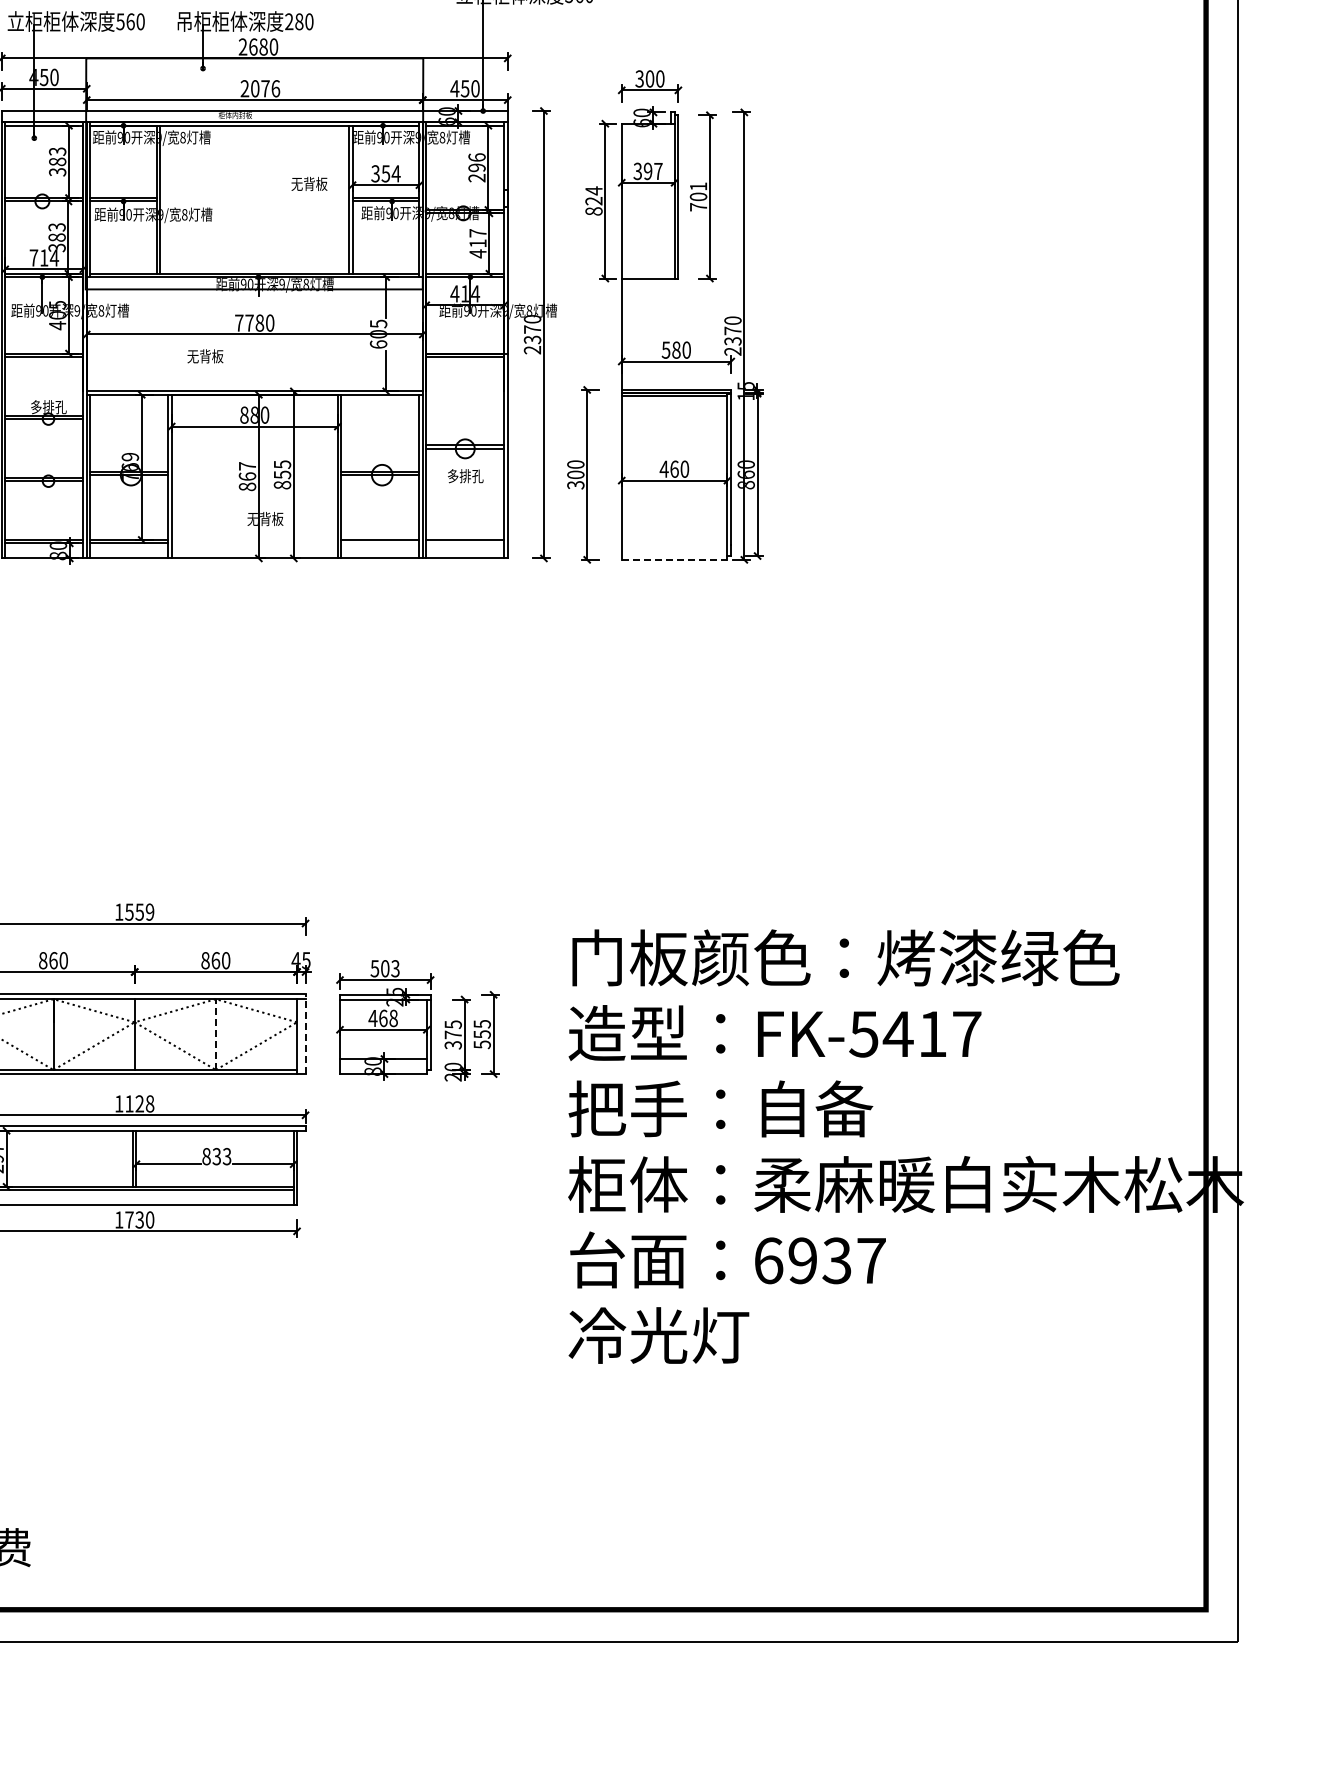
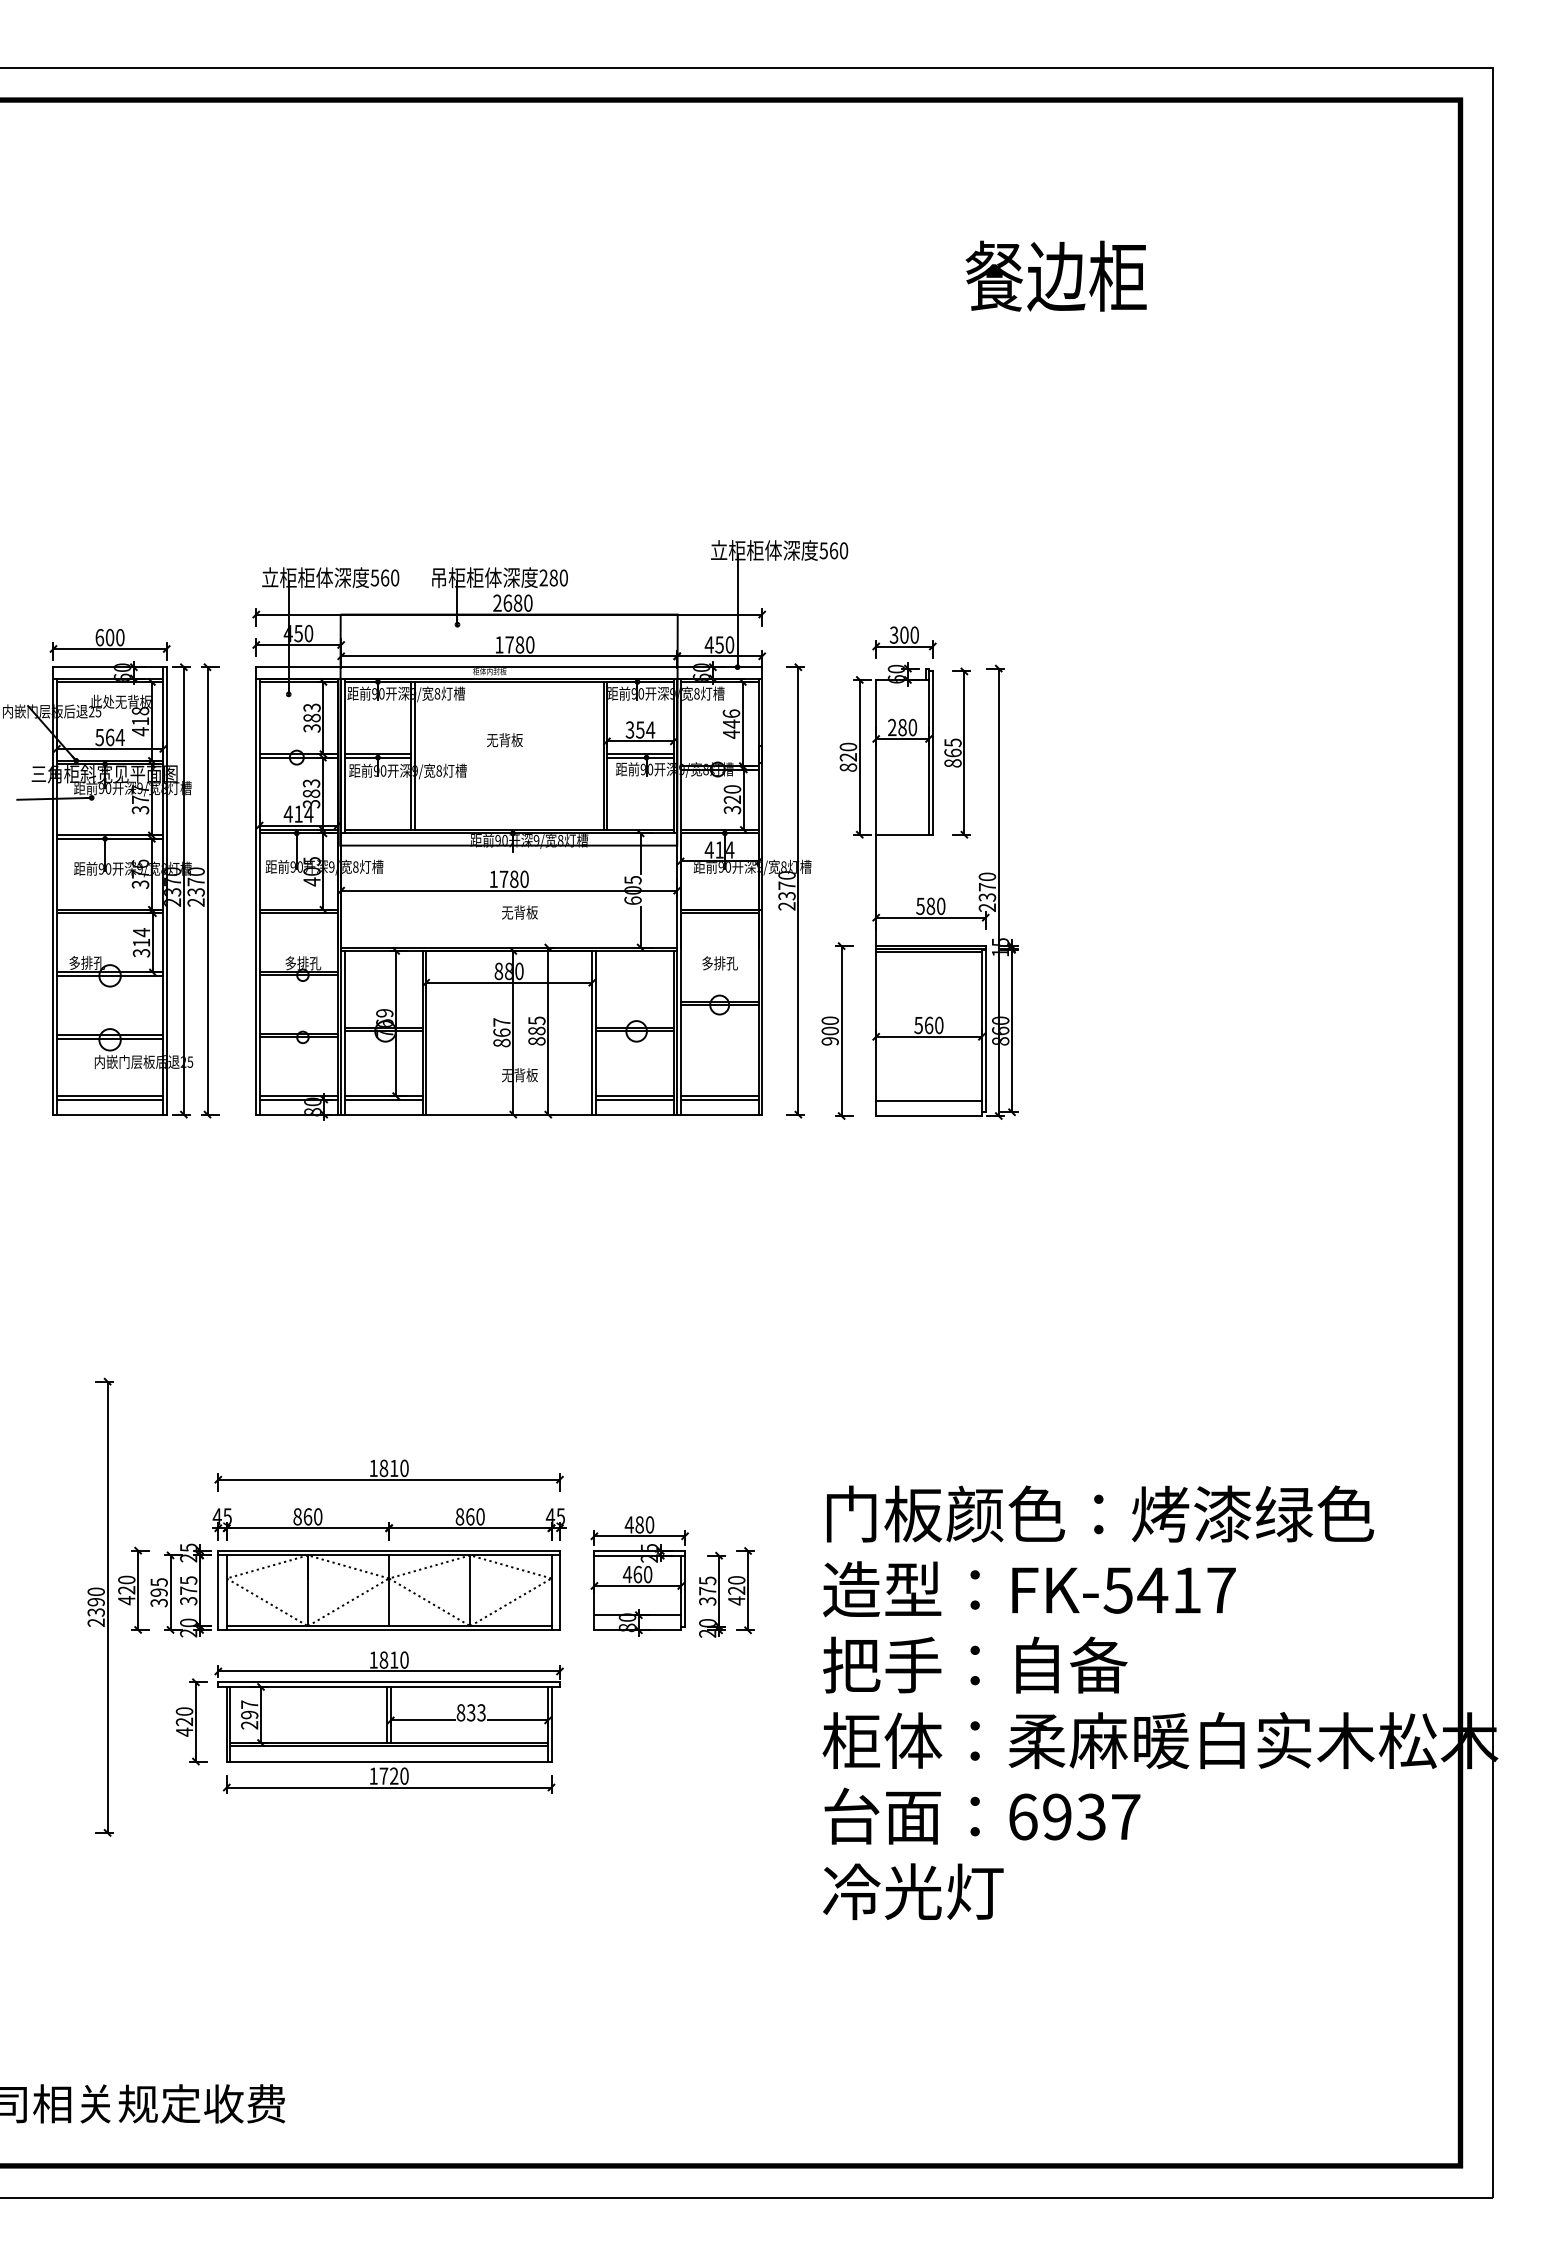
text: (260, 88) -> (514, 644), 2076 -> 1780
text: (648, 171) -> (902, 727), 397 -> 280
text: (477, 172) -> (731, 728), 296 -> 446
text: (309, 184) -> (504, 740), moved
text: (594, 190) -> (848, 746), 824 -> 820
text: (698, 196) -> (952, 752), 701 -> 865
text: (478, 243) -> (732, 799), 417 -> 320
text: (33, 257) -> (287, 813), 714 -> 414
text: (239, 322) -> (493, 878), 7780 -> 1780
text: (205, 356) -> (519, 912), moved
text: (664, 469) -> (918, 1025), 460 -> 560
text: (282, 474) -> (536, 1030), 855 -> 885
text: (465, 476) -> (719, 963), moved
text: (575, 485) -> (829, 1041), 300 -> 900
line: (380, 543) -> (634, 1099), added
line: (465, 543) -> (719, 1099), added
line: (674, 544) -> (928, 1100), added
line: (675, 560) -> (929, 1116), dashed -> solid
text: (139, 912) -> (393, 1468), 1559 -> 1810
text: (385, 968) -> (639, 1524), 503 -> 480
text: (393, 1018) -> (647, 1574), 468 -> 460
line: (216, 1034) -> (470, 1590), dashed -> solid
line: (305, 1034) -> (559, 1590), dashed -> solid
text: (482, 1034) -> (736, 1590), 555 -> 420
text: (139, 1103) -> (393, 1659), 1128 -> 1810
text: (139, 1220) -> (393, 1776), 1730 -> 1720

